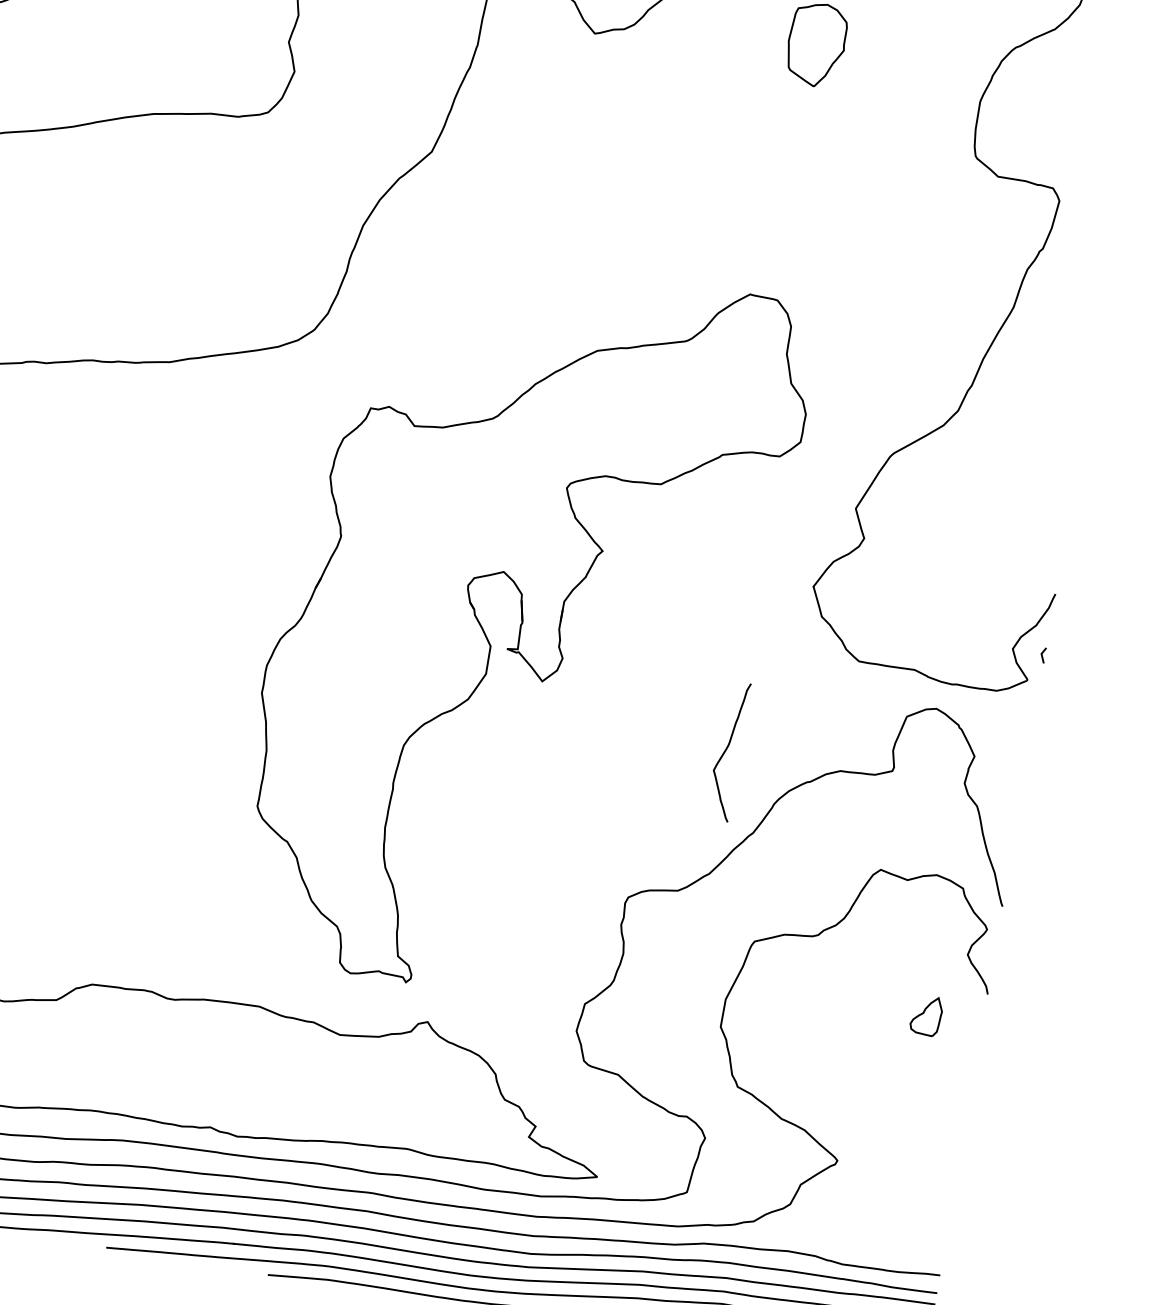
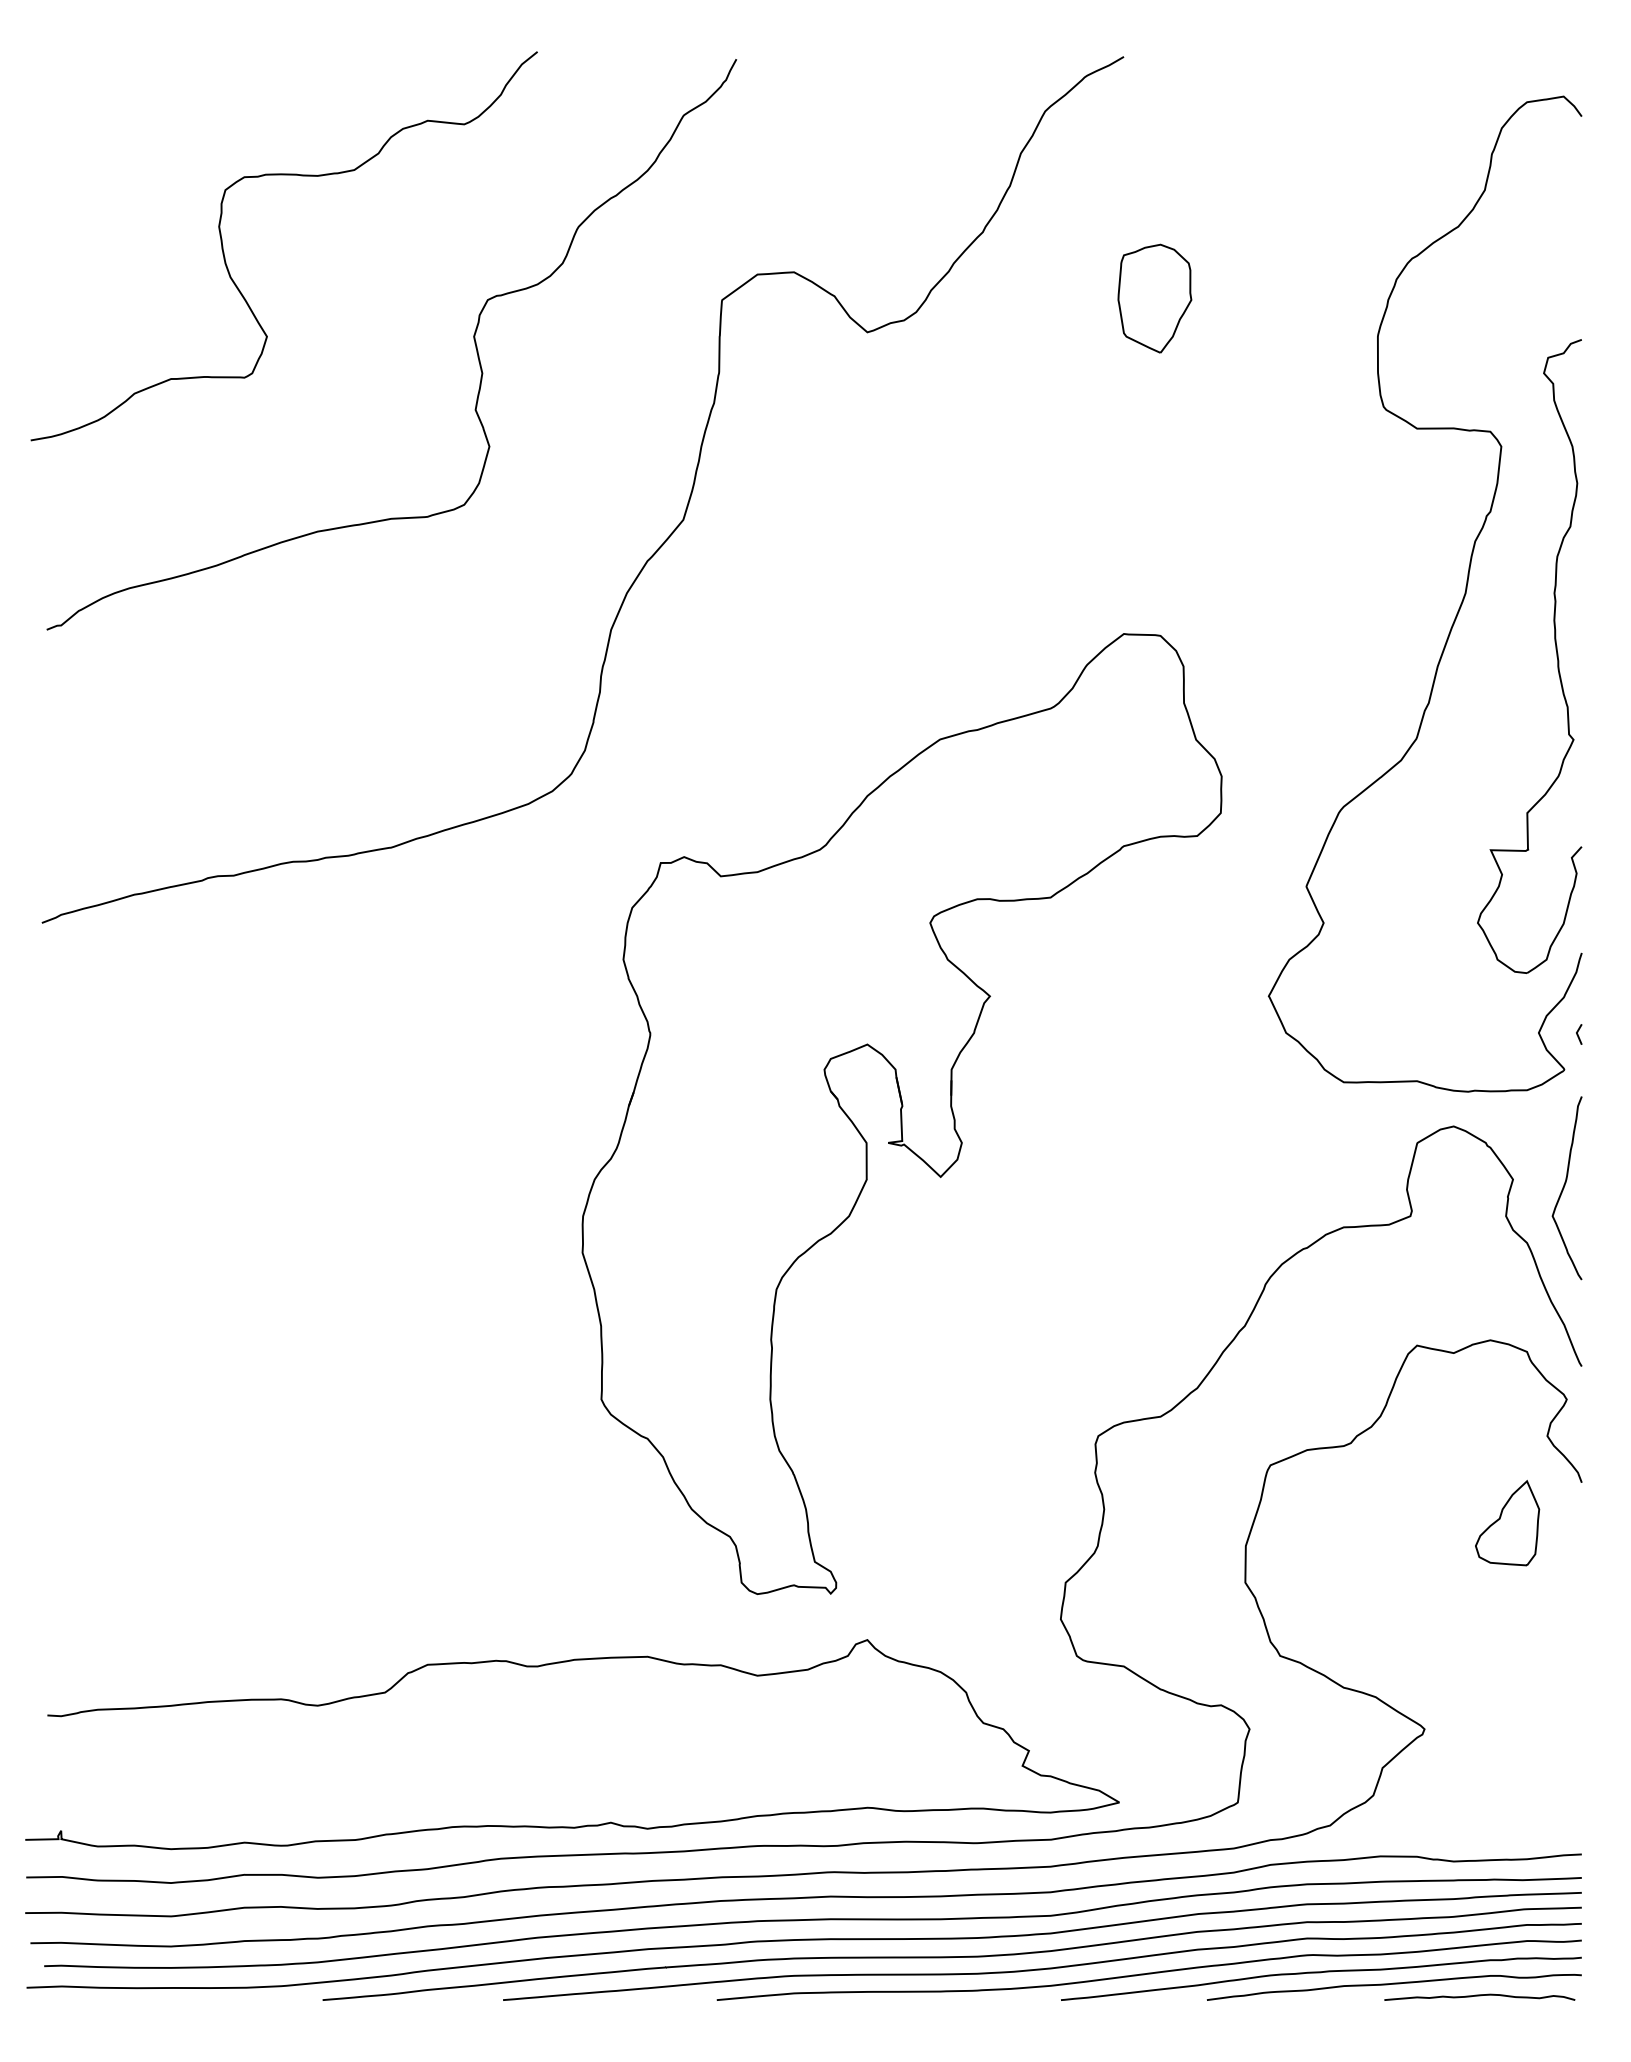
part: (1074, 361) -> (1555, 649), added
curve: (726, 751) -> (1564, 1188), moved
part: (926, 1015) -> (1507, 1523), size x1.67

